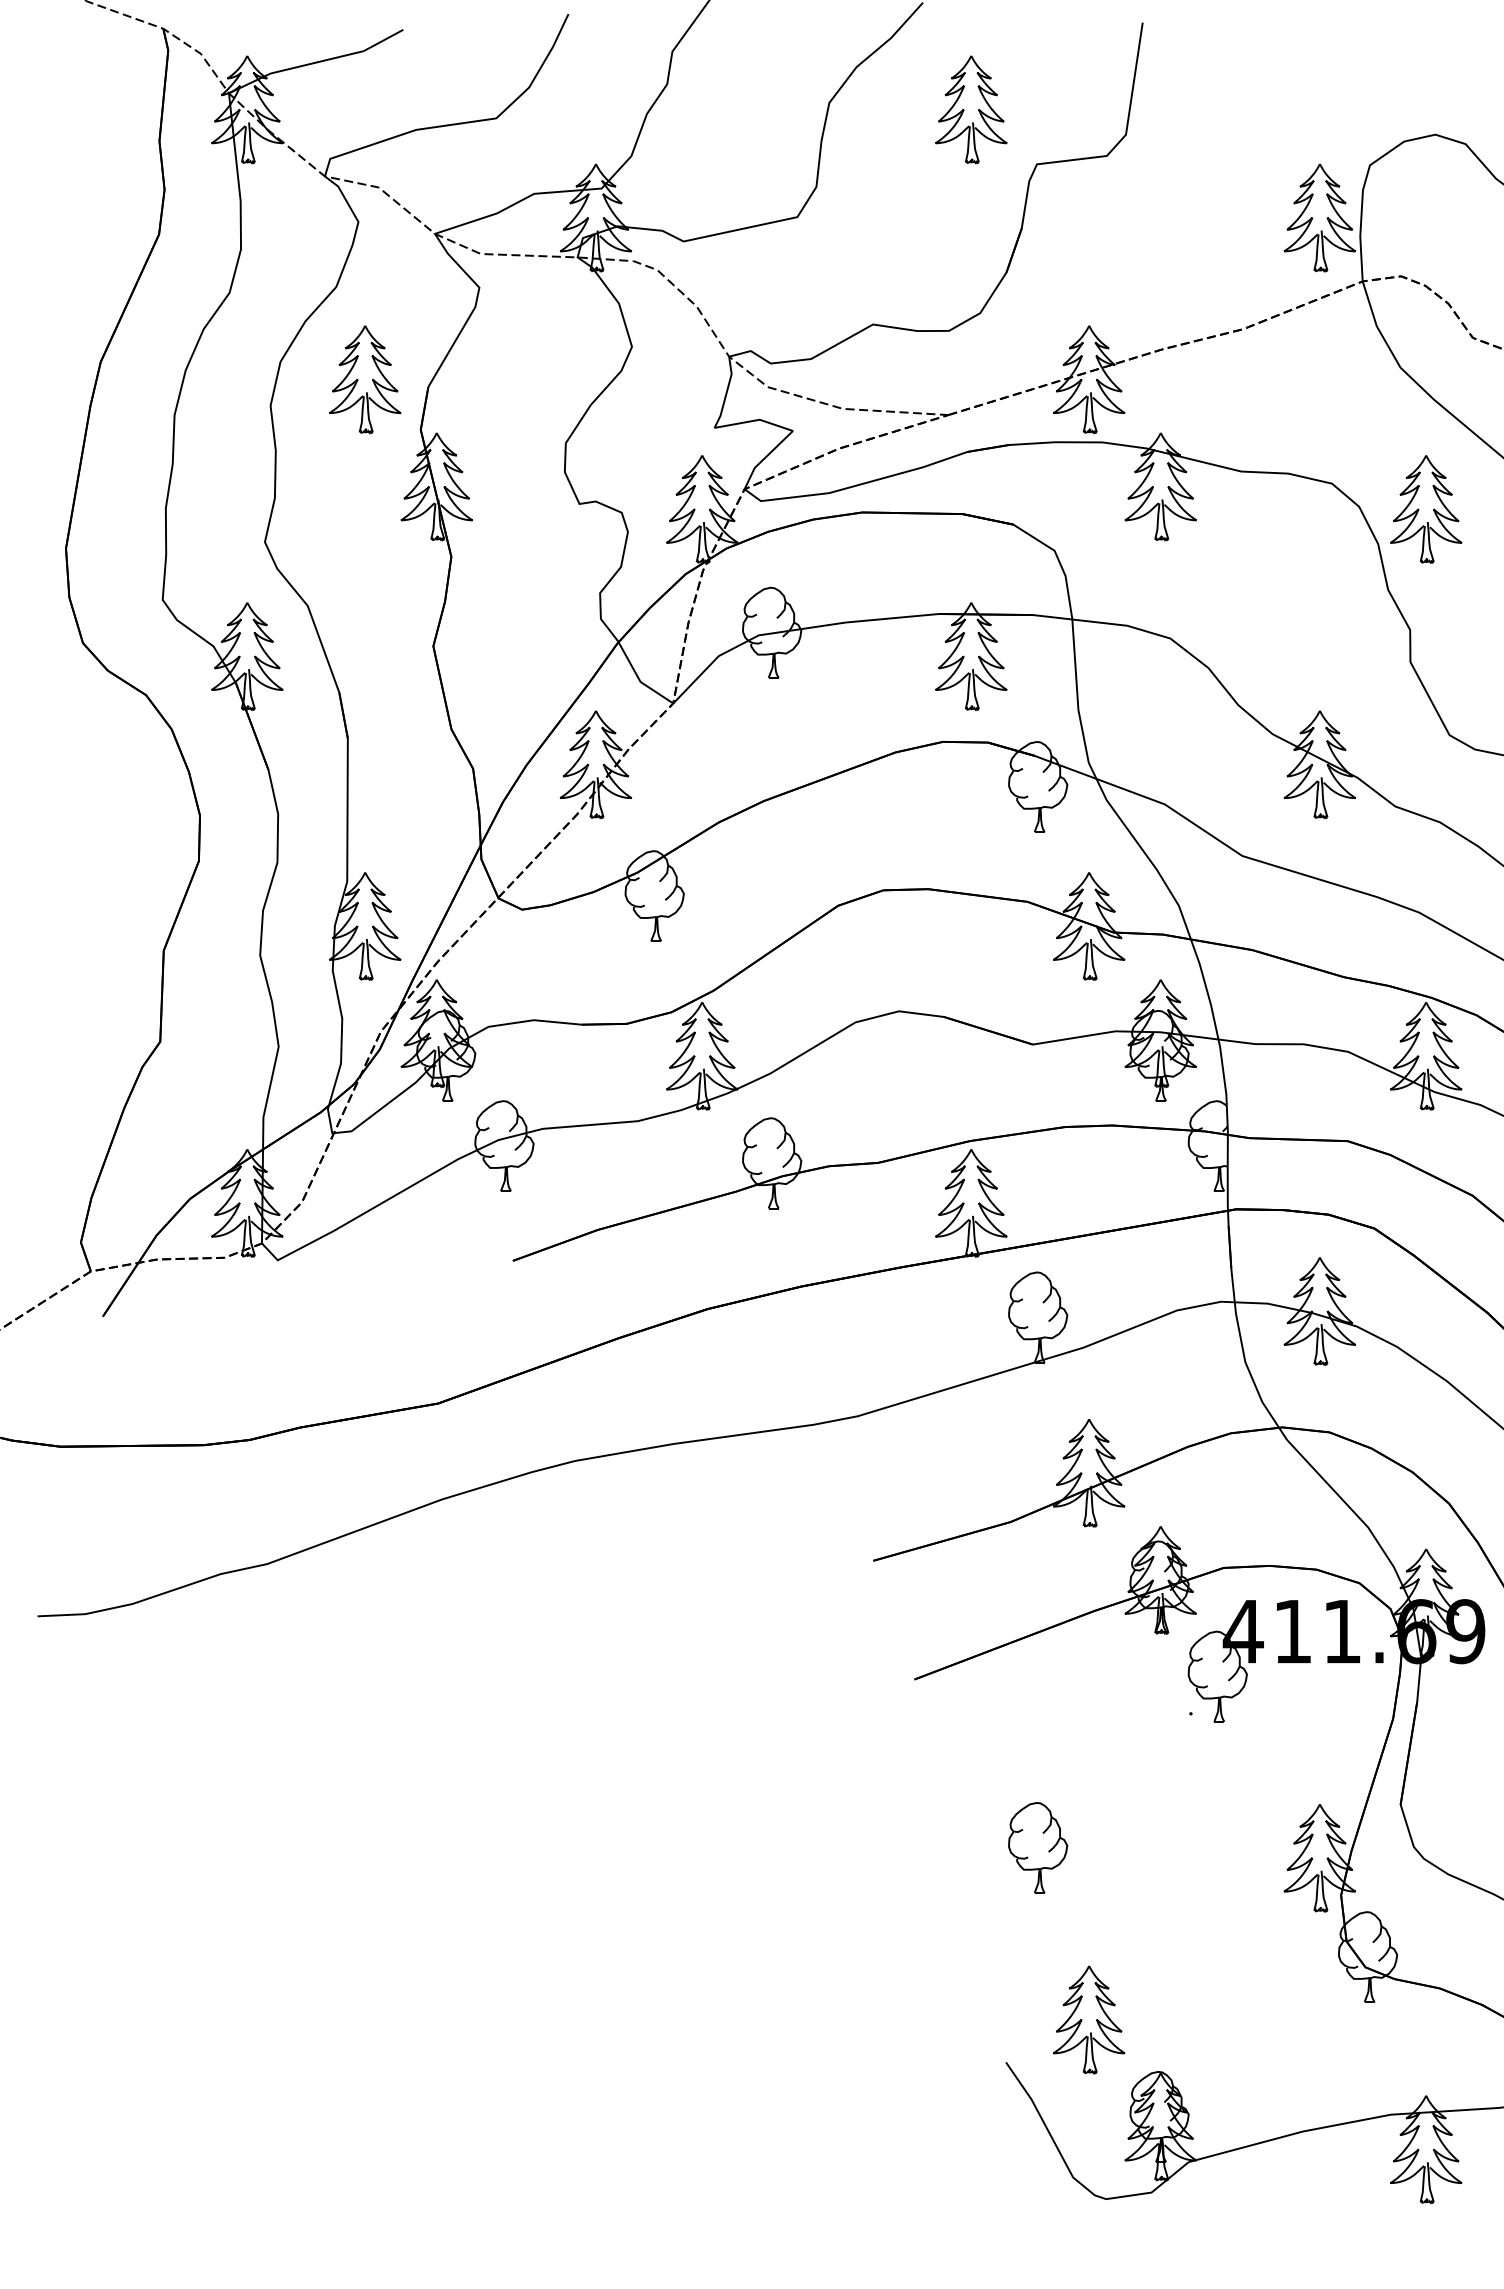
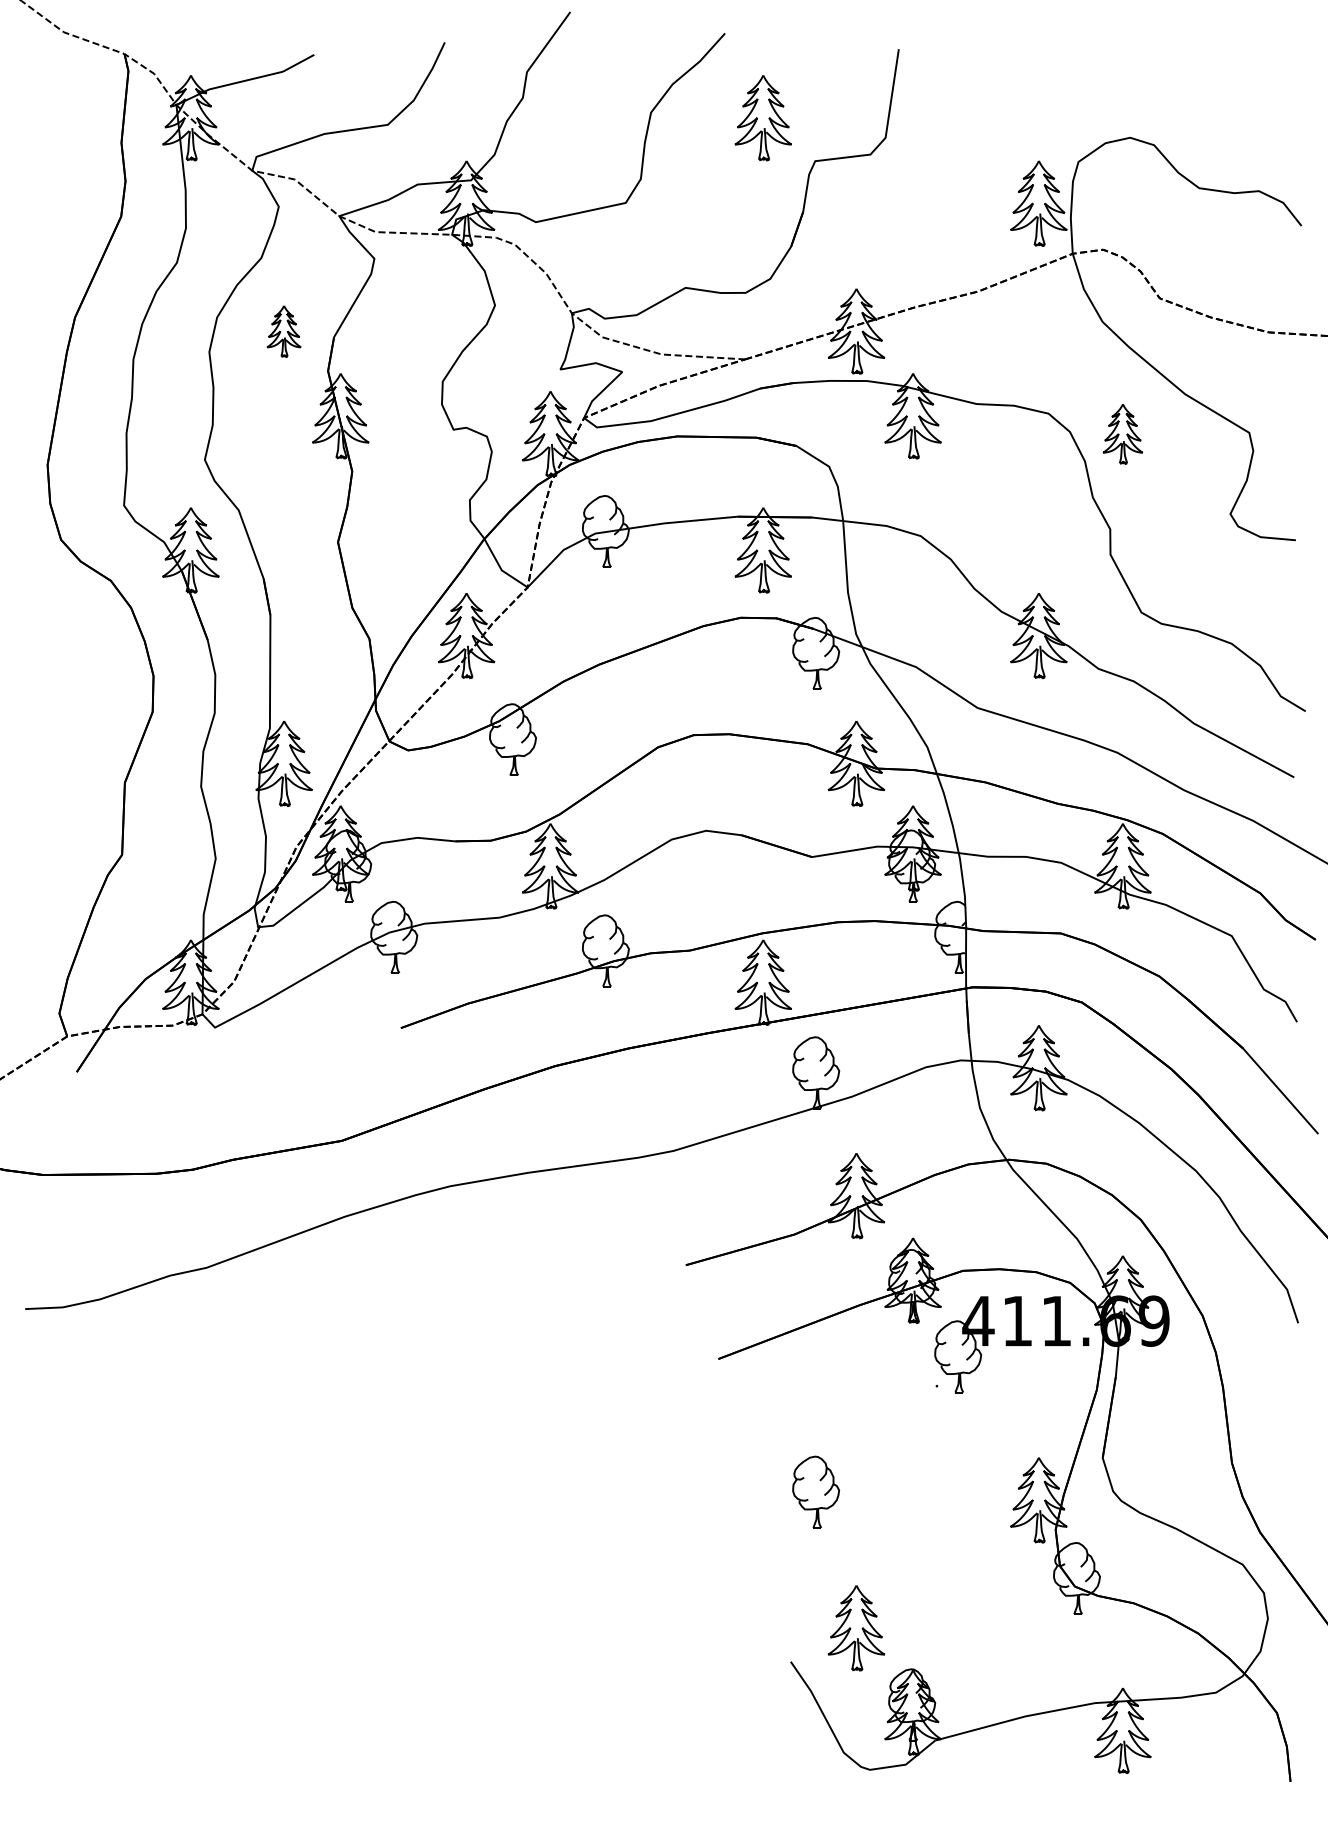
part: (364, 379) -> (283, 331), size x0.6
part: (1425, 510) -> (1122, 434), size x0.7

